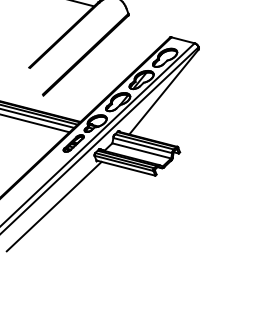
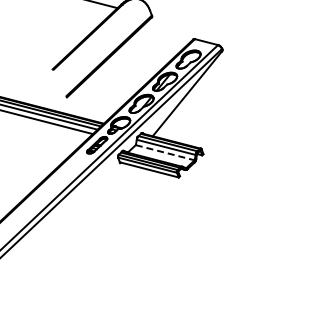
line: (142, 150) -> (165, 152), solid -> dashed
line: (54, 206) -> (77, 208), removed

